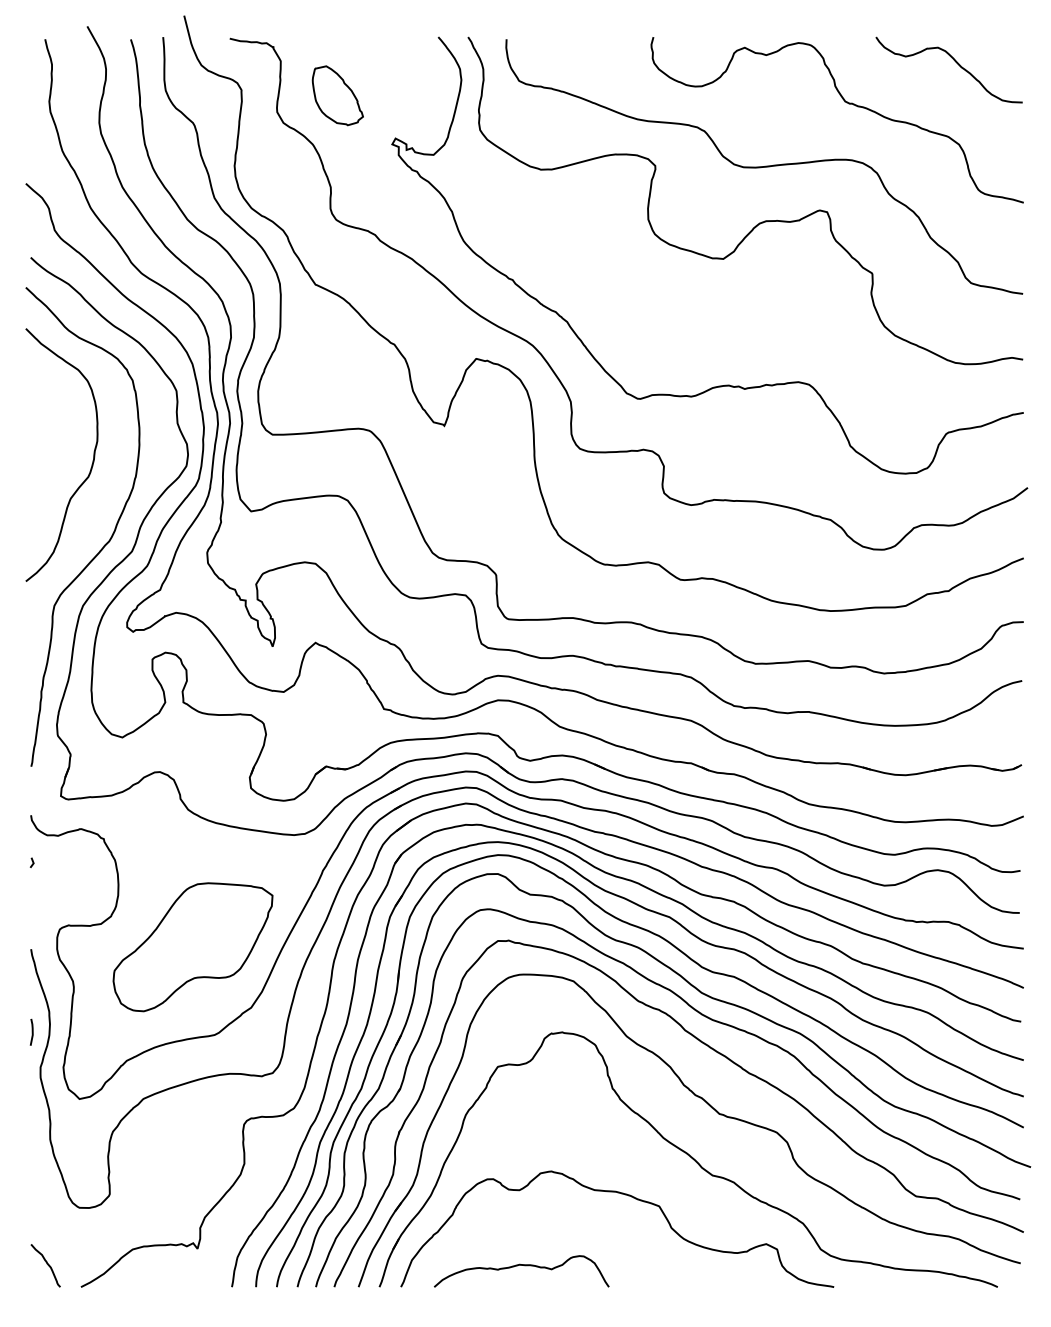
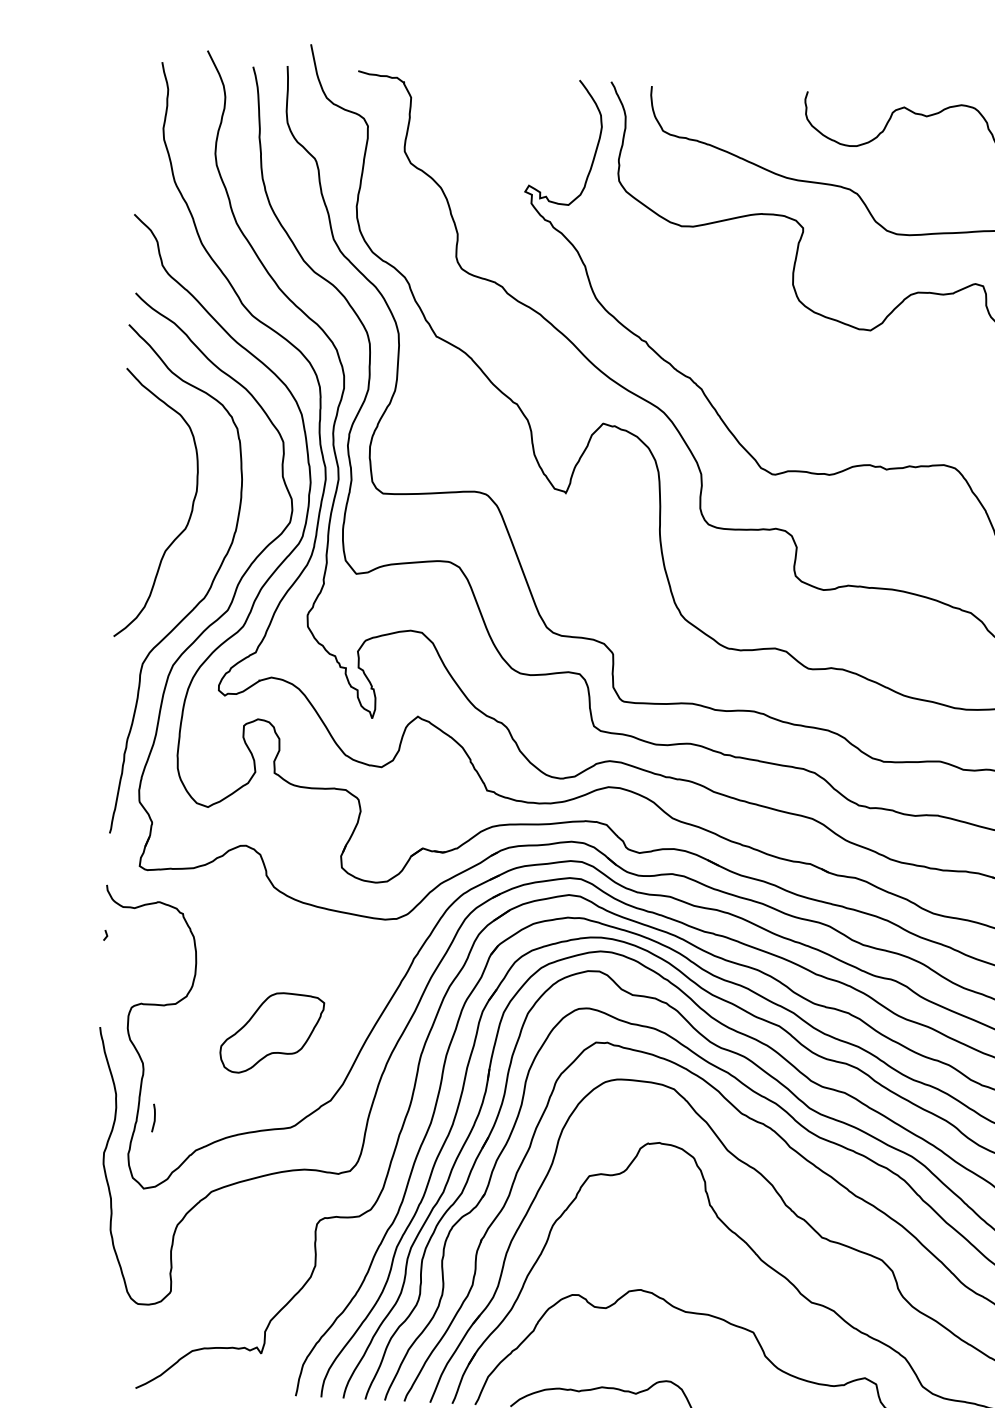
part: (337, 95) -> (469, 136), removed
part: (192, 947) -> (271, 1033), size x0.6
line: (31, 1031) -> (153, 1117), moved
curve: (46, 1264) -> (100, 1362), removed

